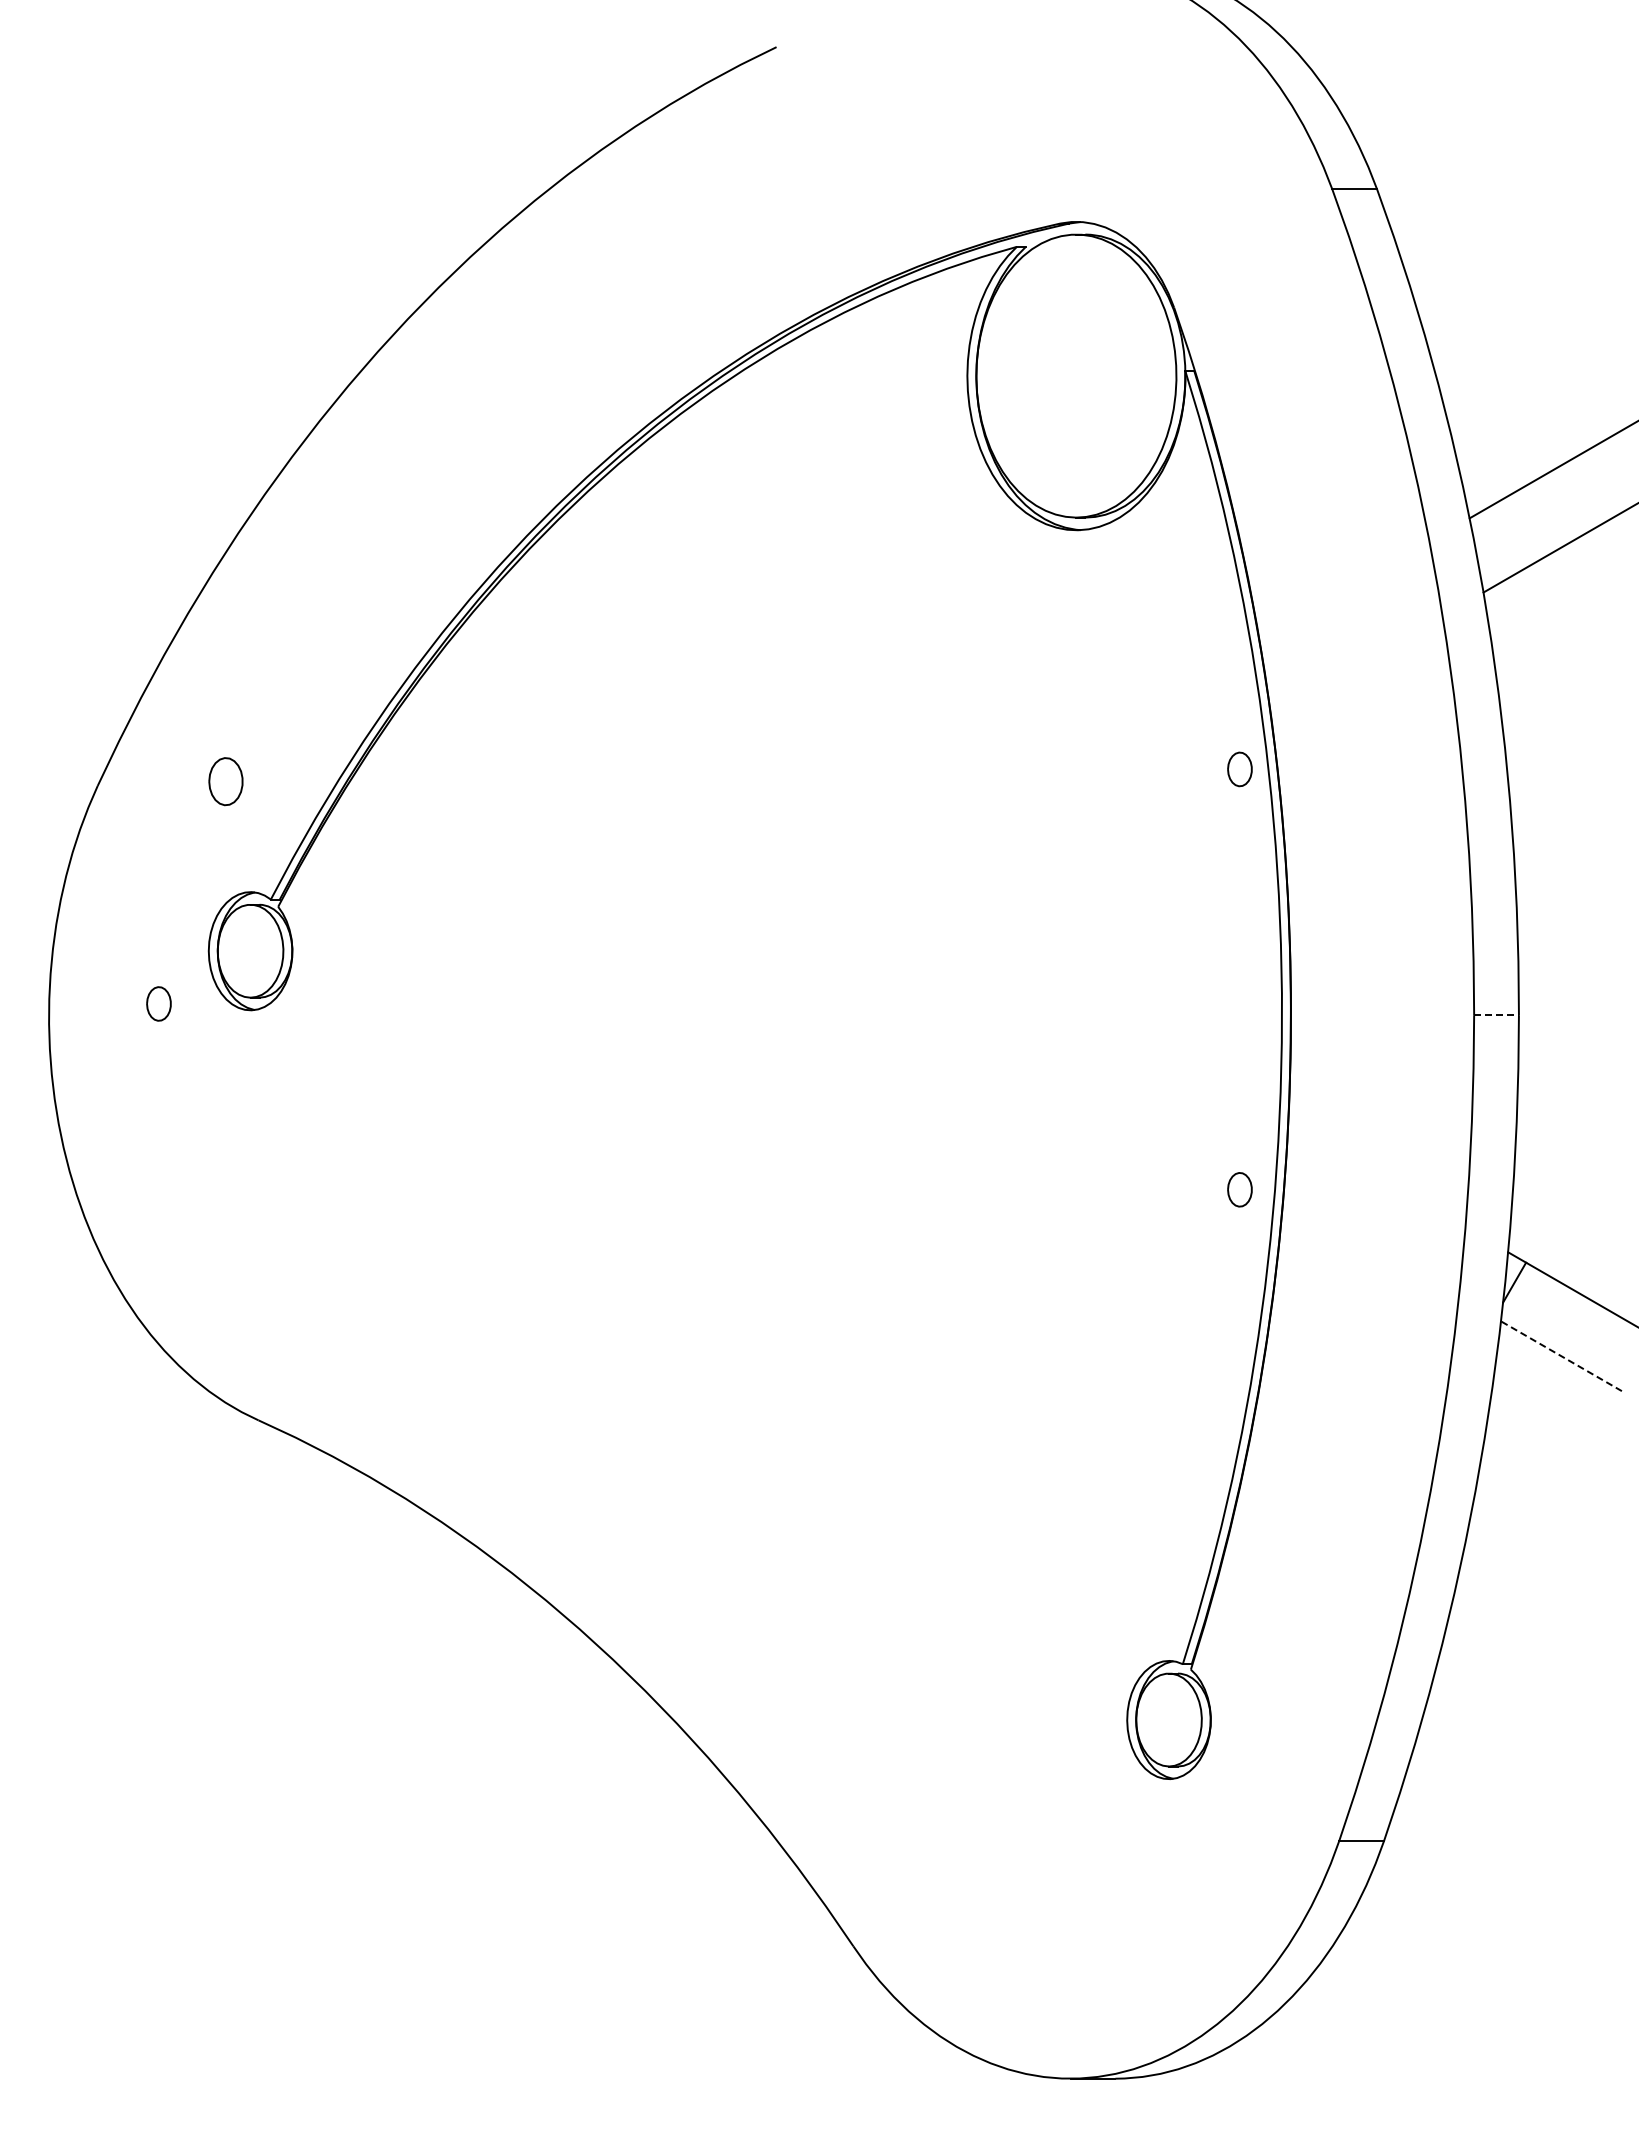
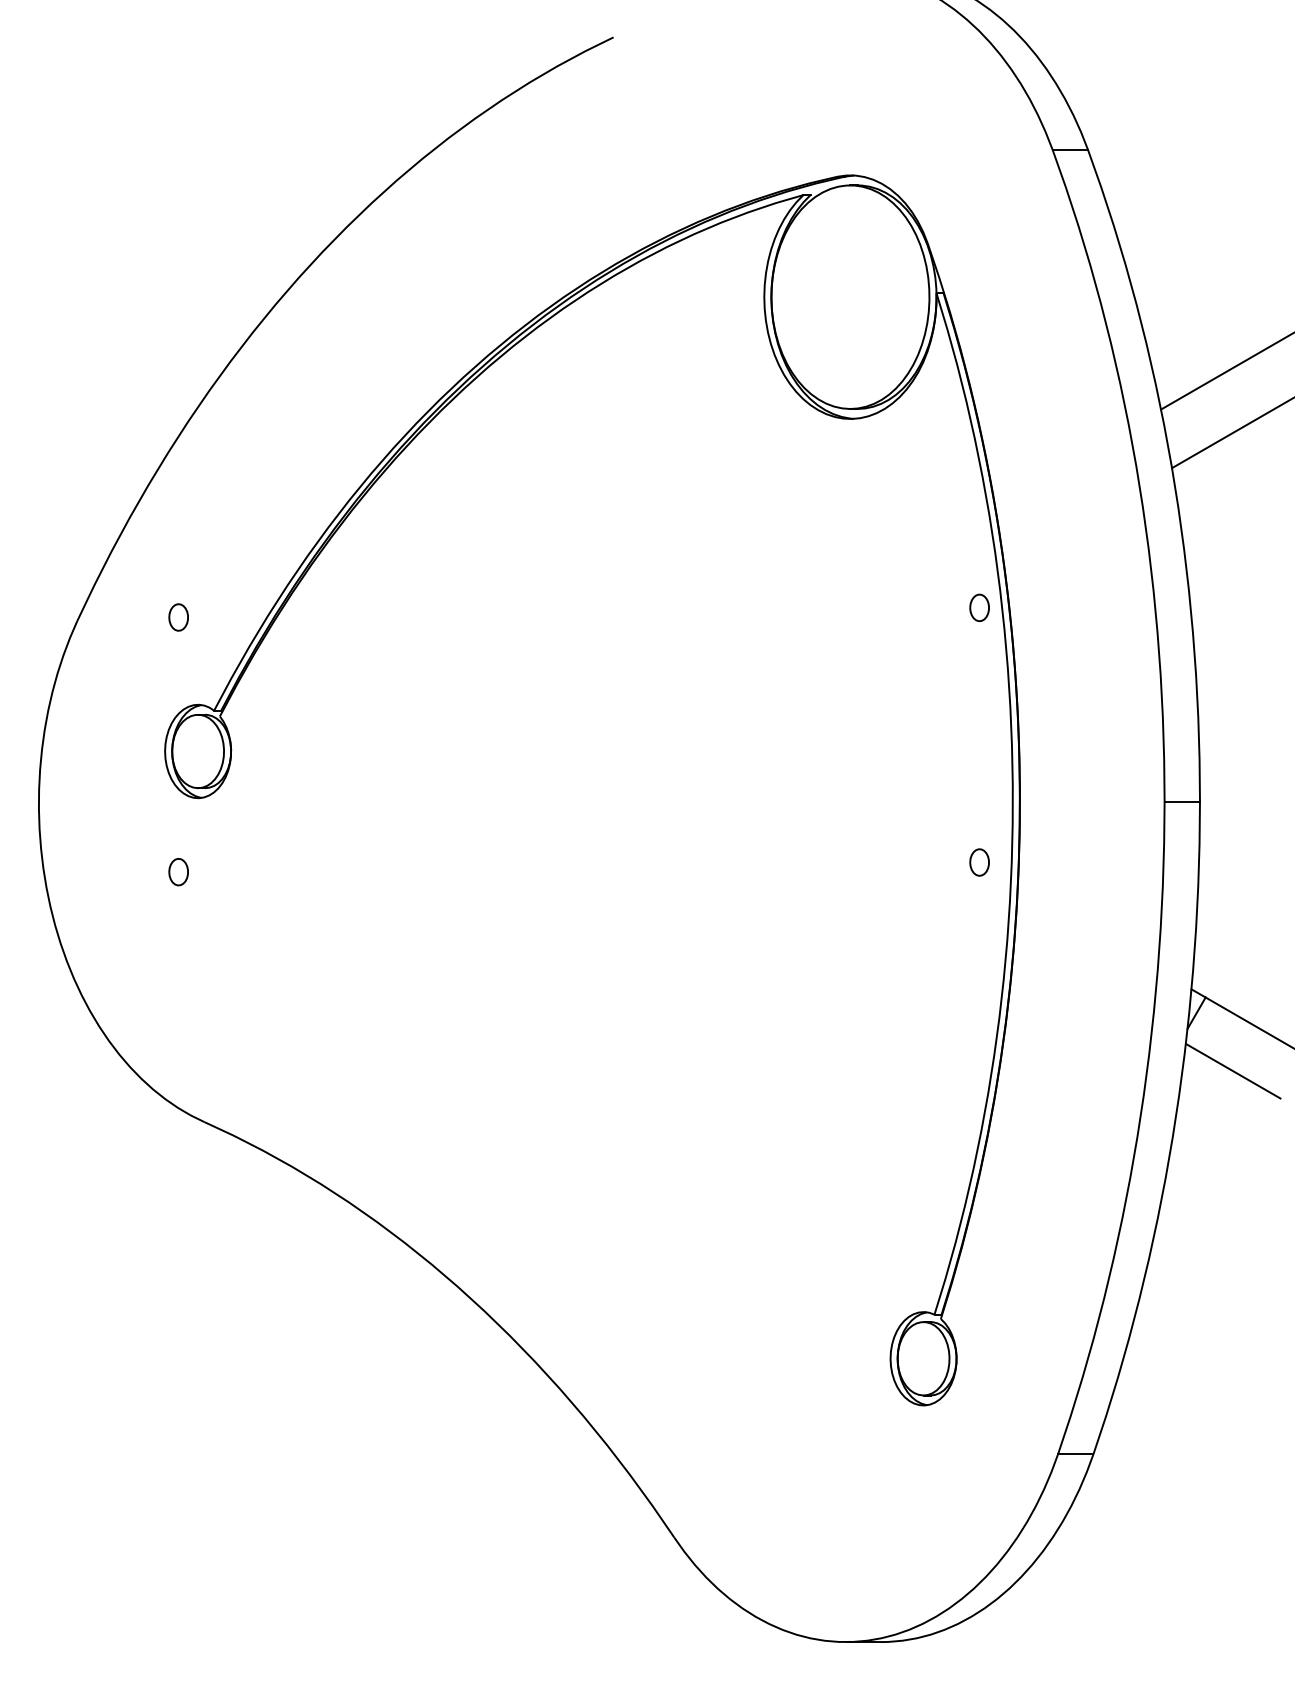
part: (225, 781) -> (178, 617), size x0.71
part: (158, 1003) -> (178, 871), moved
line: (1497, 1015) -> (1183, 802), dashed -> solid
part: (1239, 1189) -> (979, 862), moved
line: (1560, 1355) -> (1232, 1070), dashed -> solid

